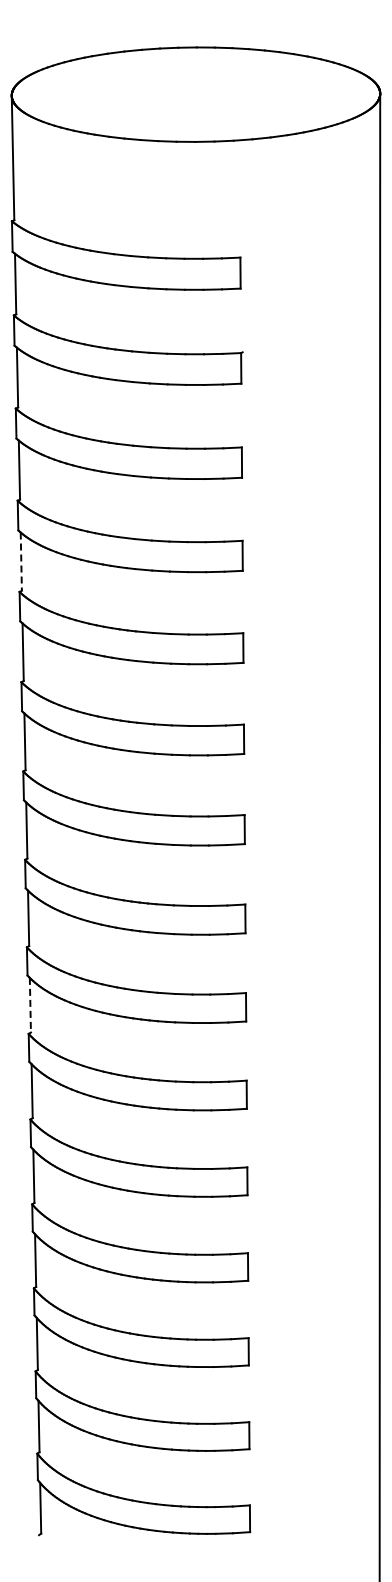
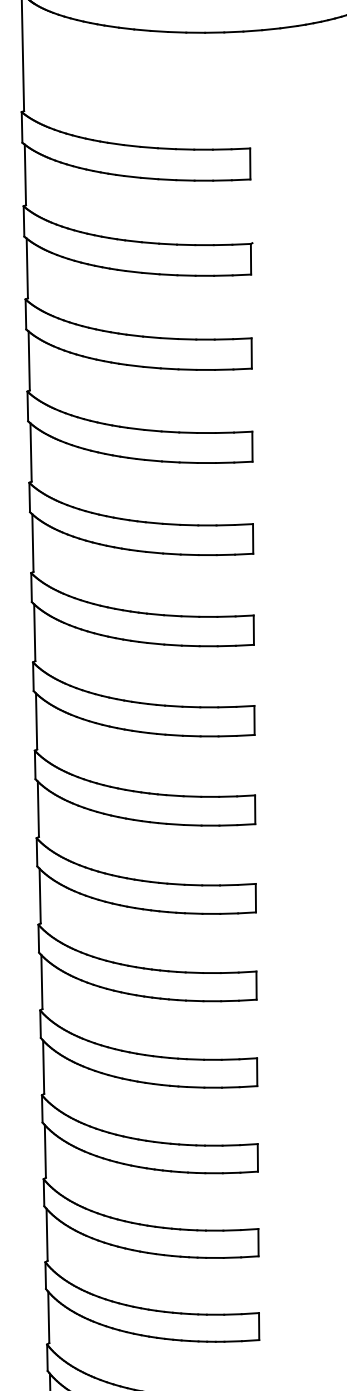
line: (21, 562) -> (31, 453), dashed -> solid
line: (30, 1005) -> (40, 896), dashed -> solid

